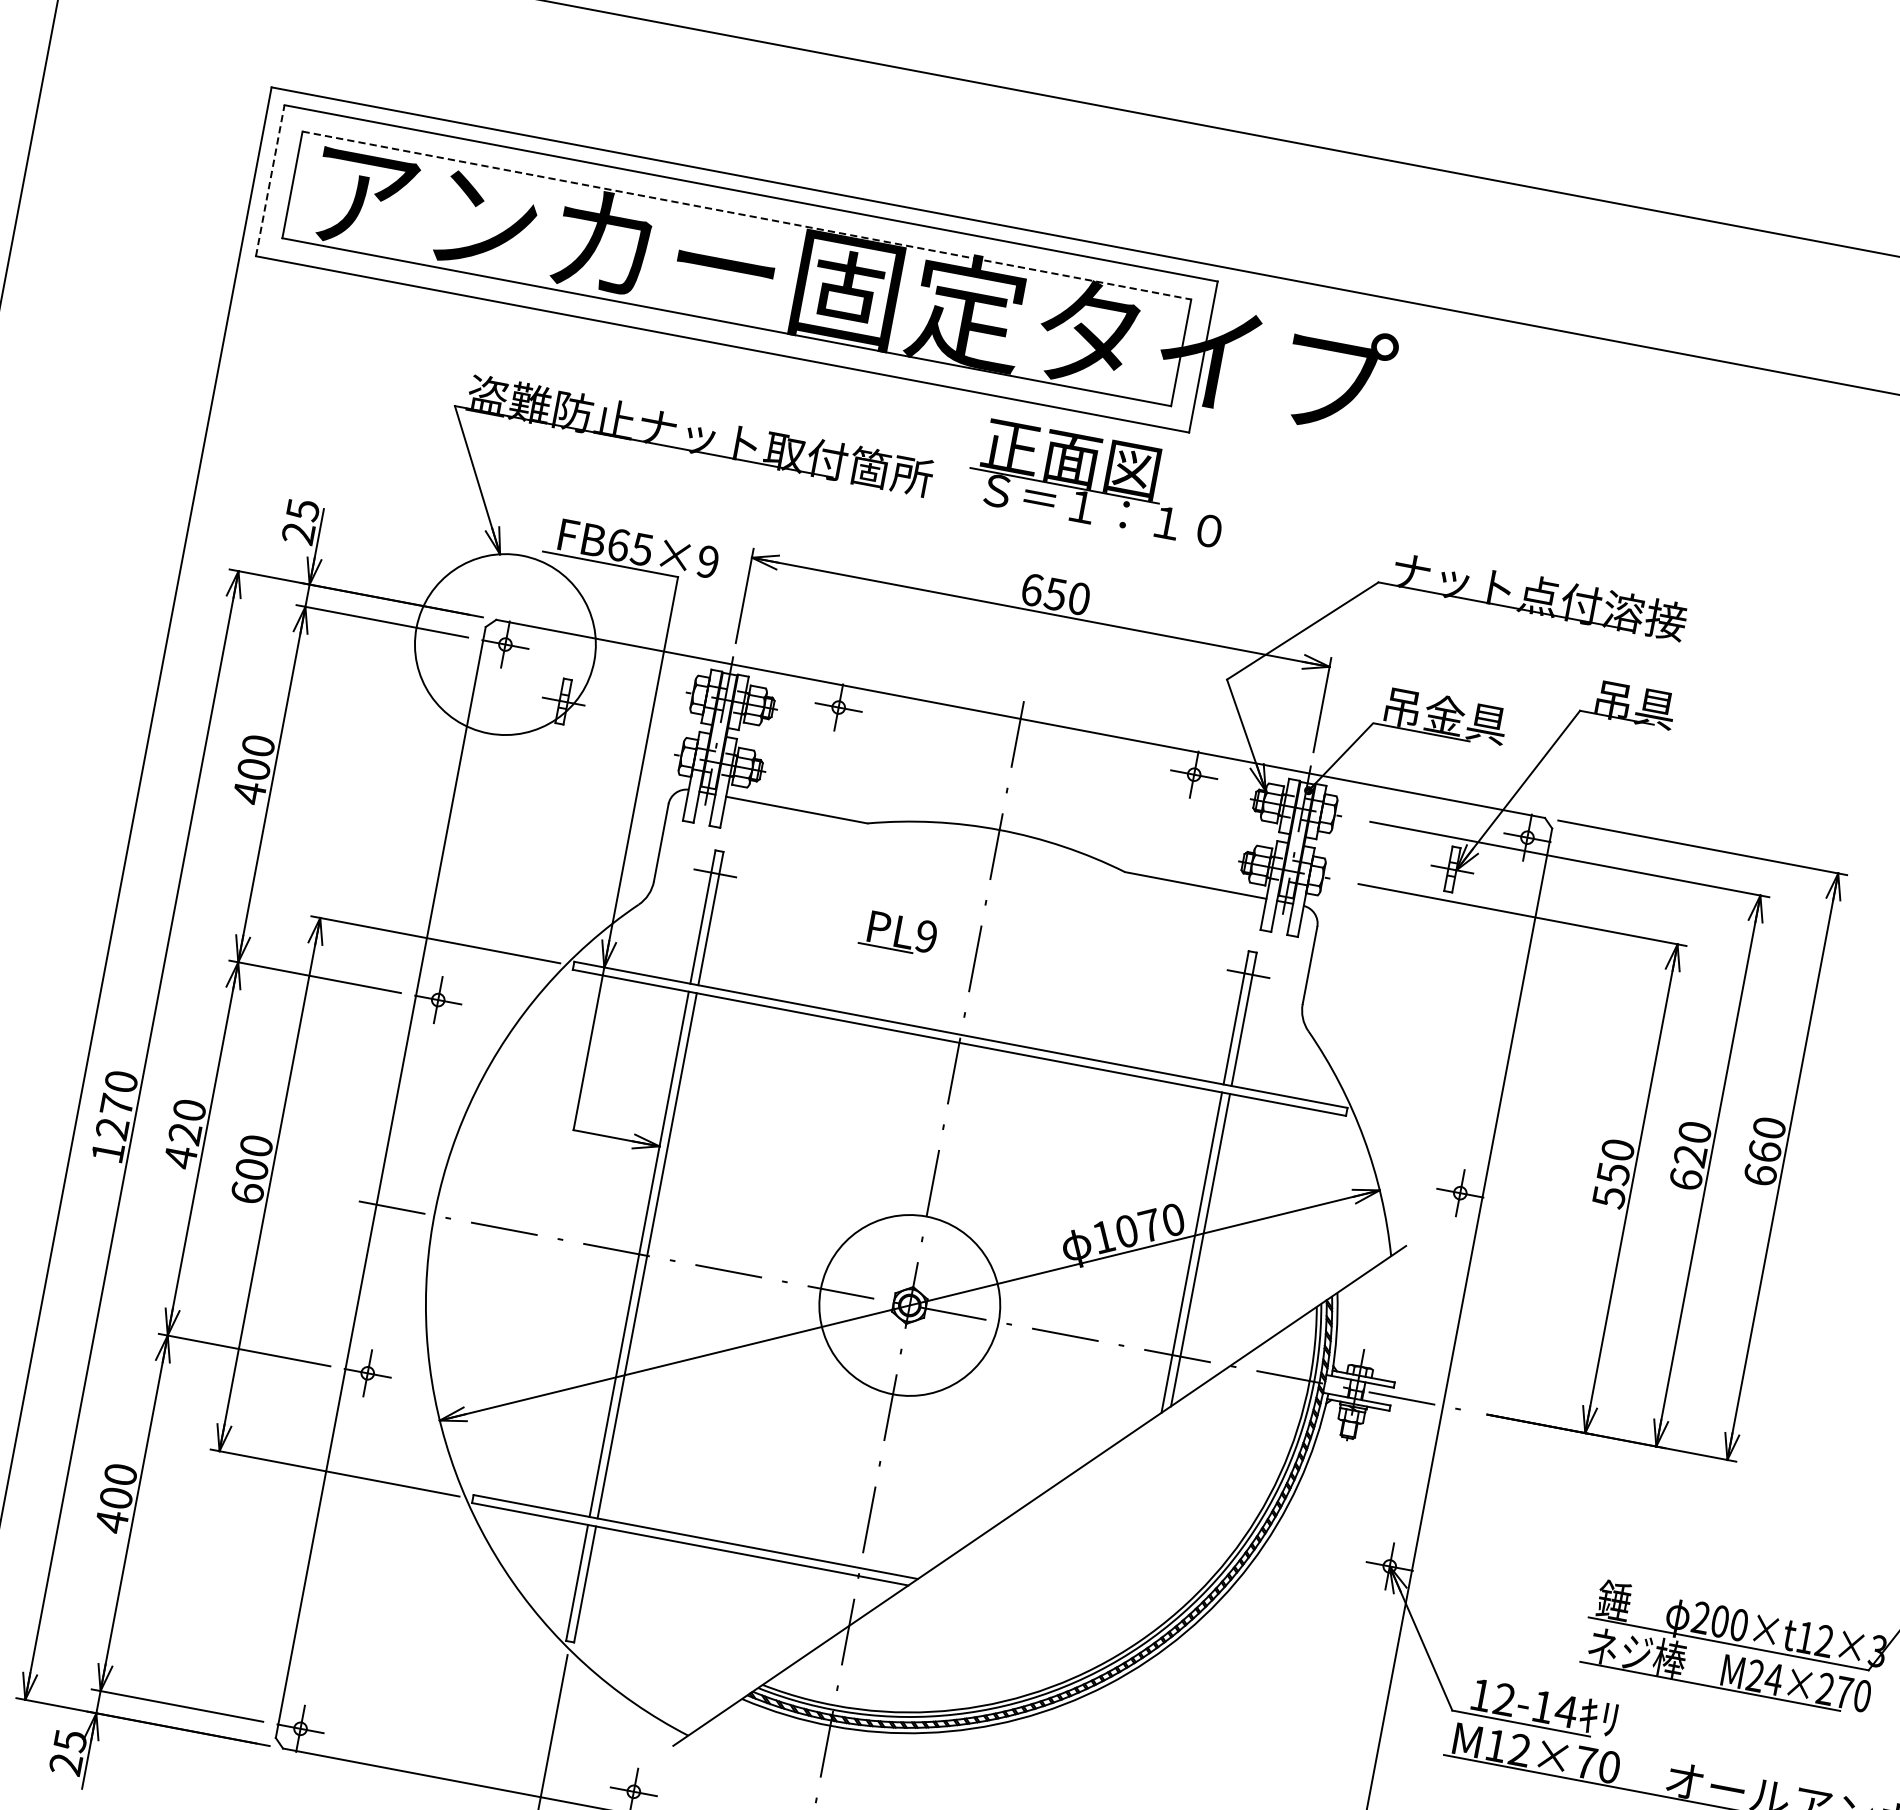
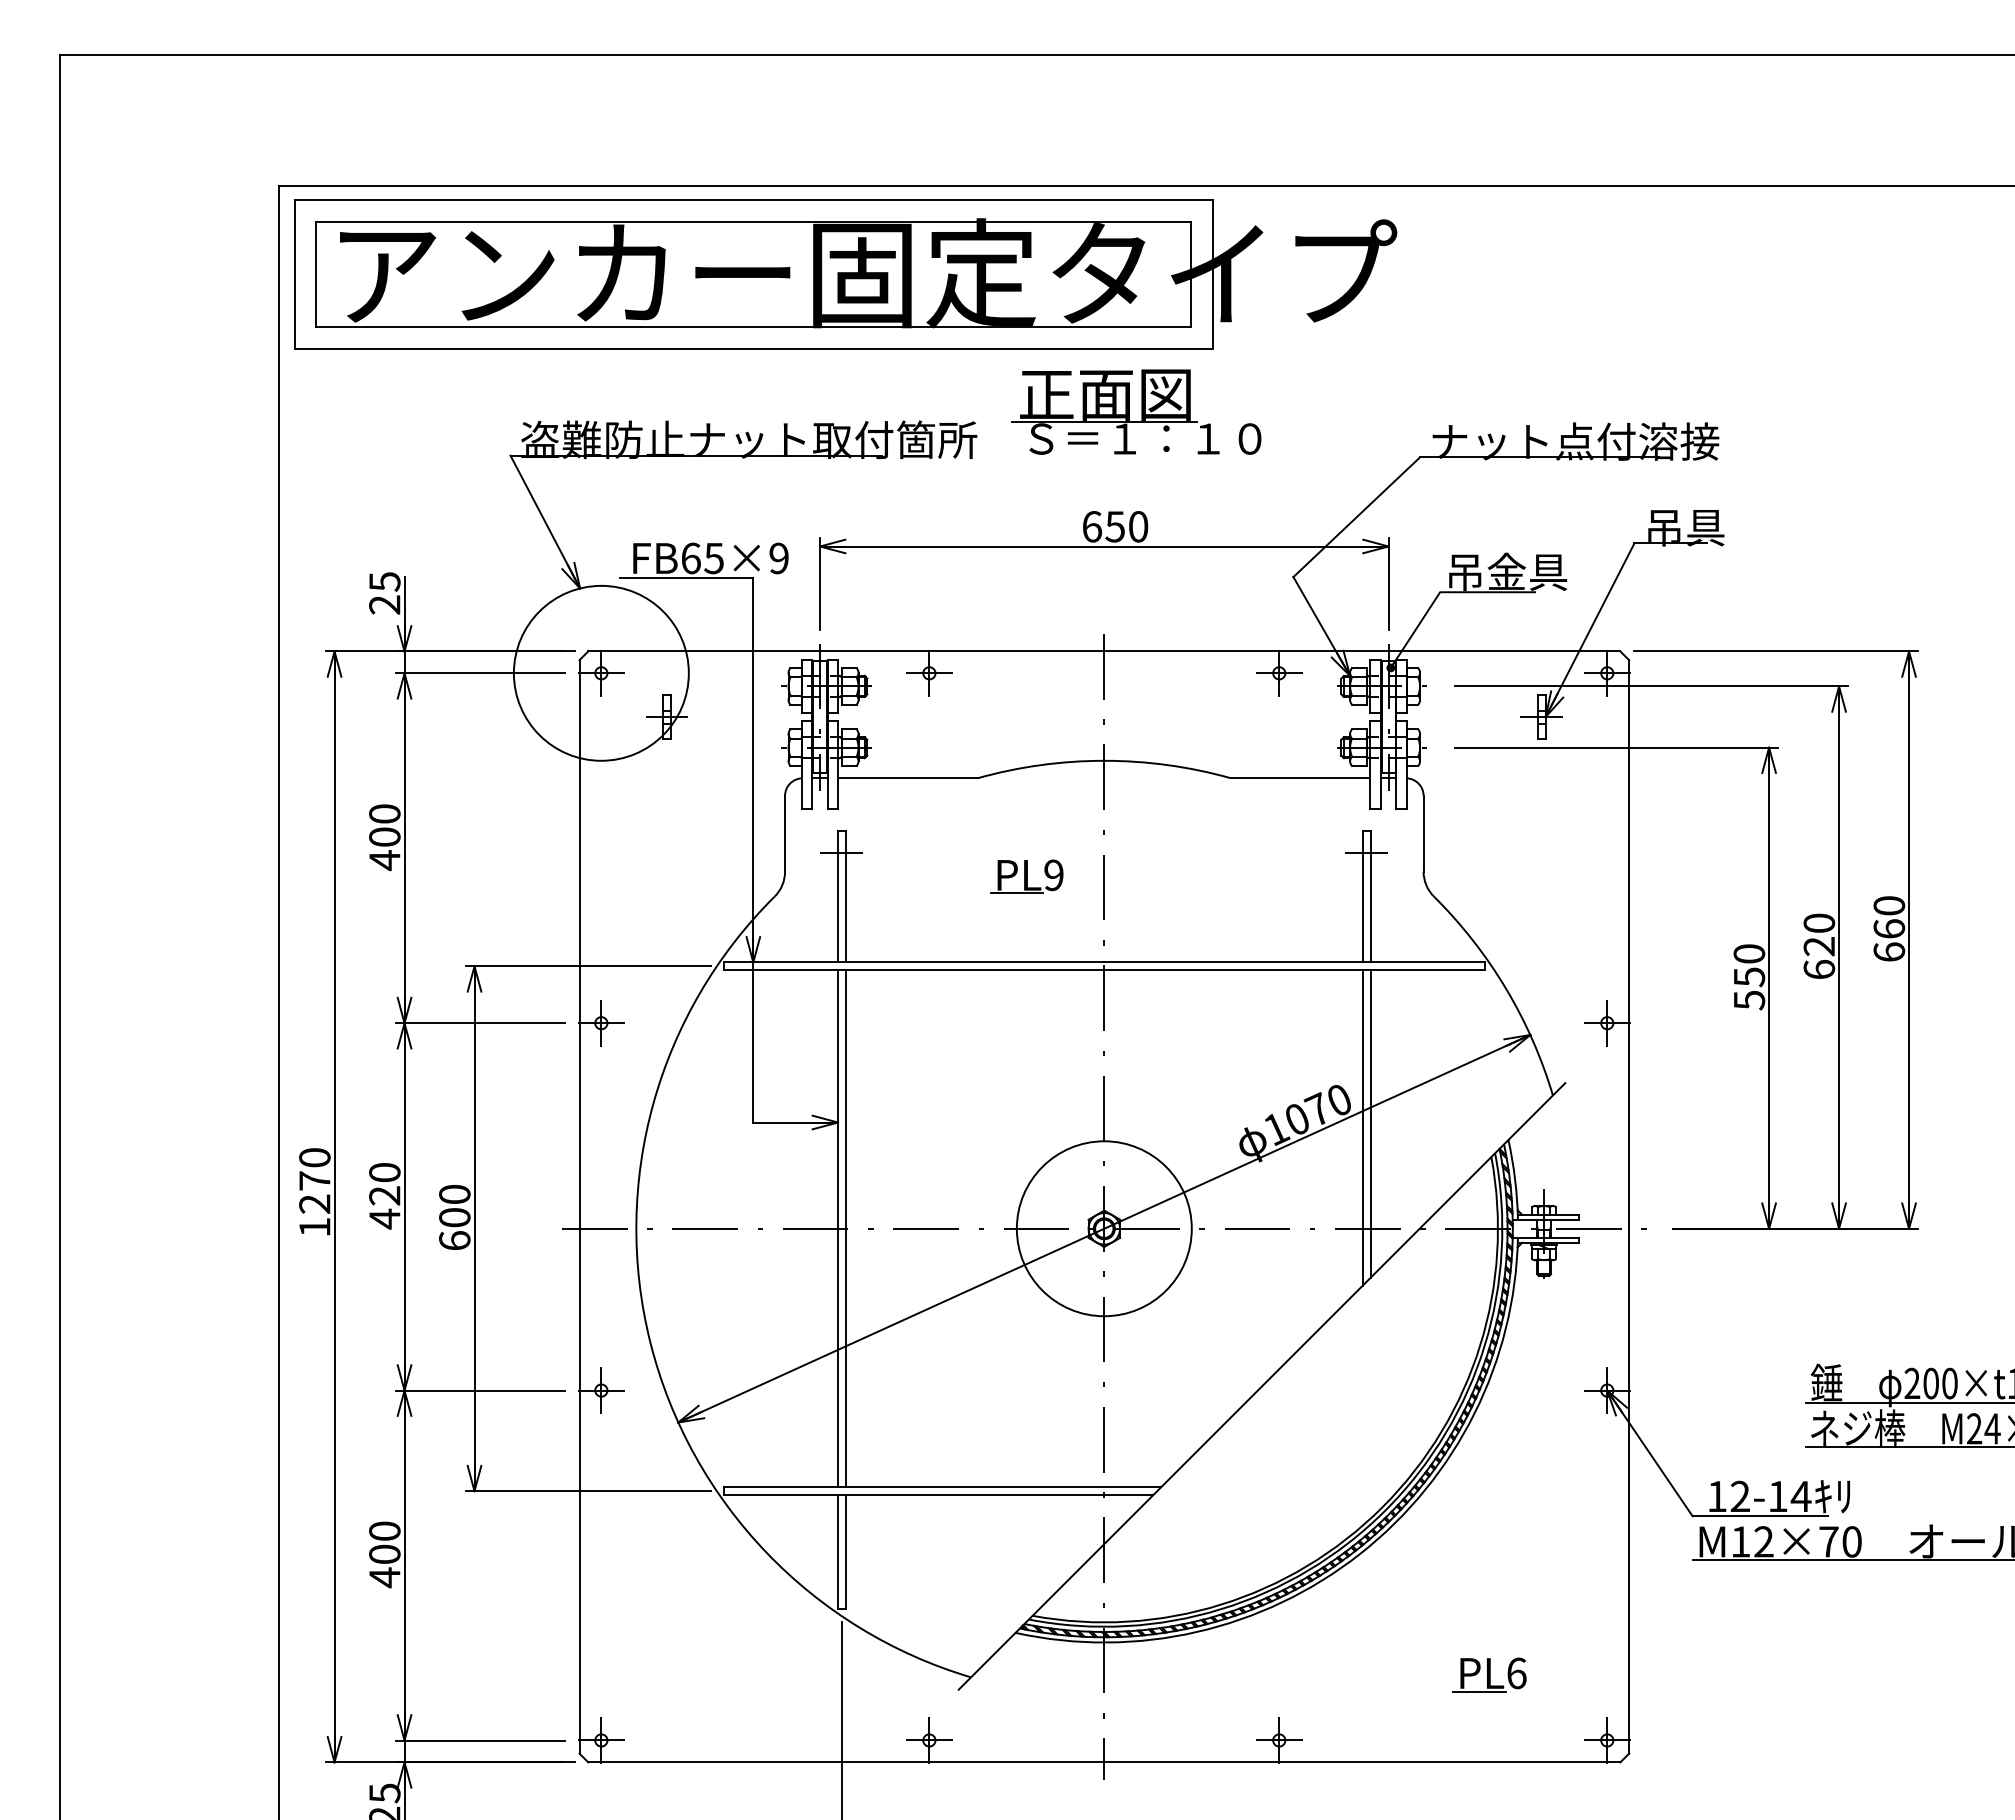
line: (270, 180) -> (294, 274), dashed -> solid
line: (747, 215) -> (754, 222), dashed -> solid

